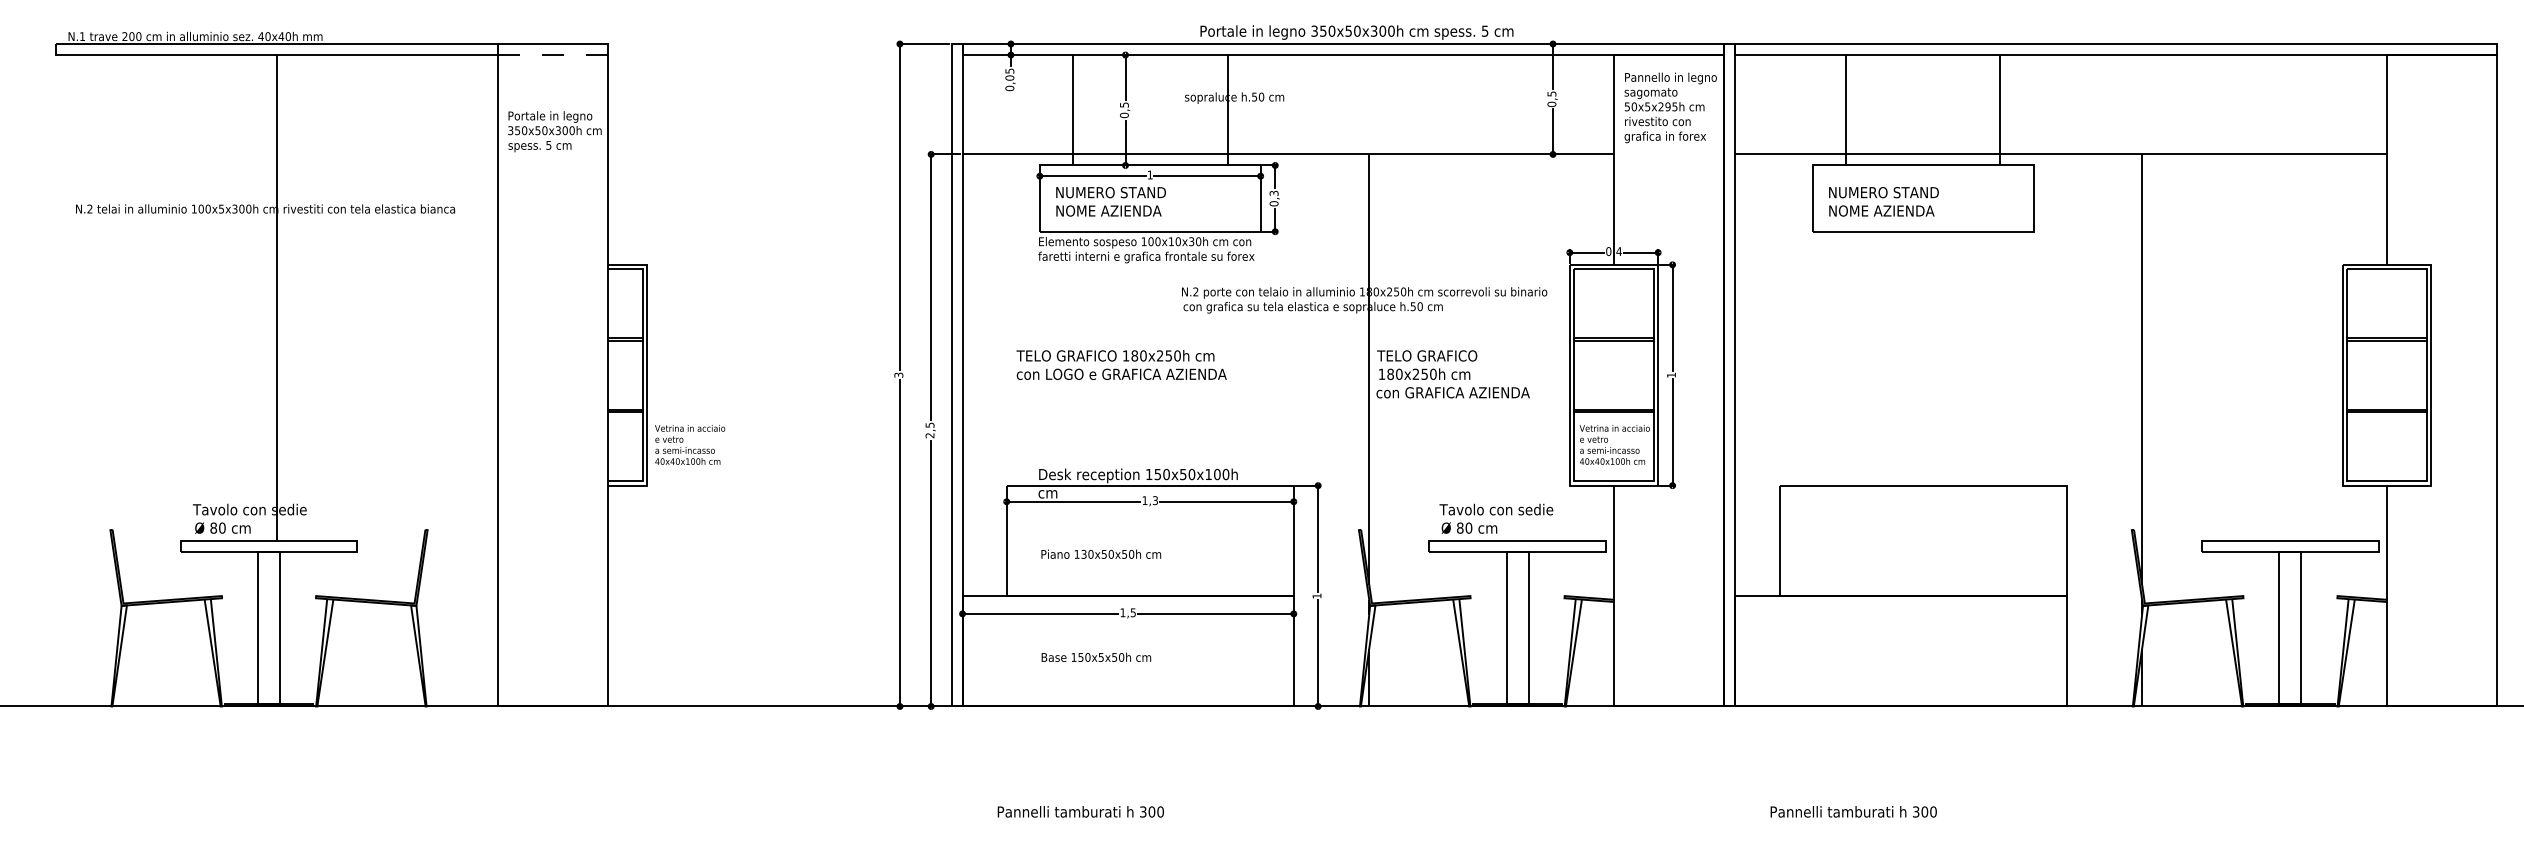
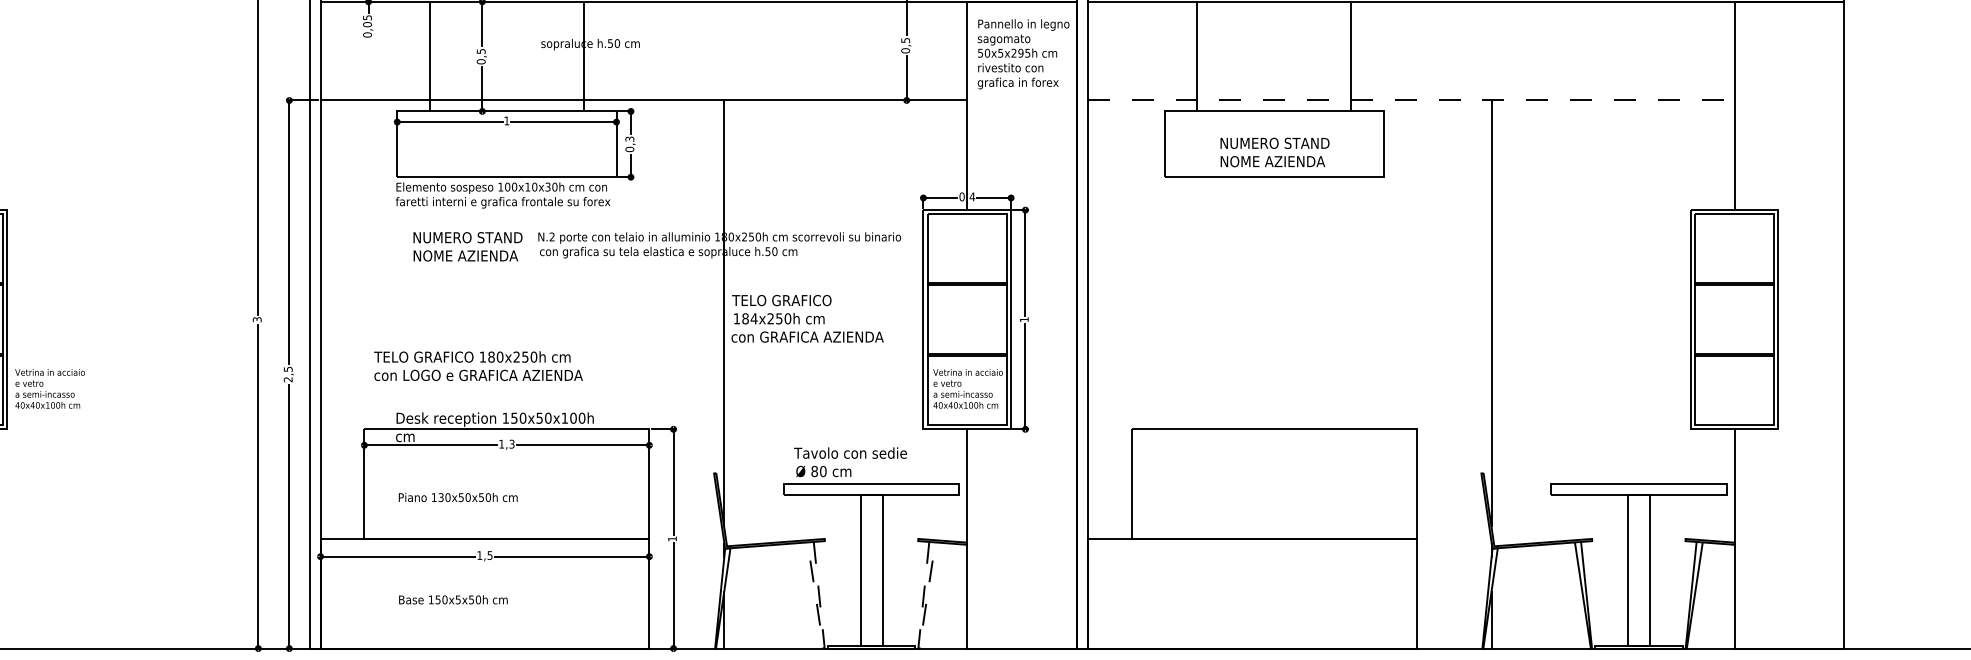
line: (2061, 154) -> (1411, 100), solid -> dashed
text: (1110, 201) -> (467, 246), moved
text: (1883, 201) -> (1274, 152), moved
text: (1121, 364) -> (478, 365), moved
text: (1398, 373) -> (753, 317), 180x250h -> 184x250h
line: (1469, 706) -> (823, 648), solid -> dashed
line: (1565, 706) -> (919, 648), solid -> dashed

